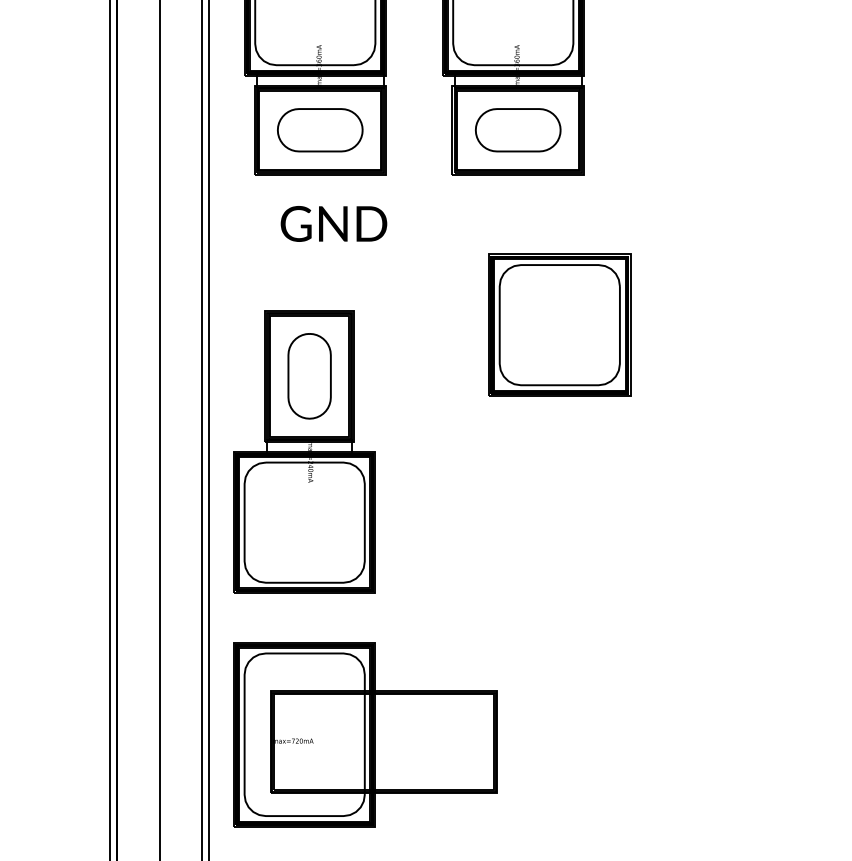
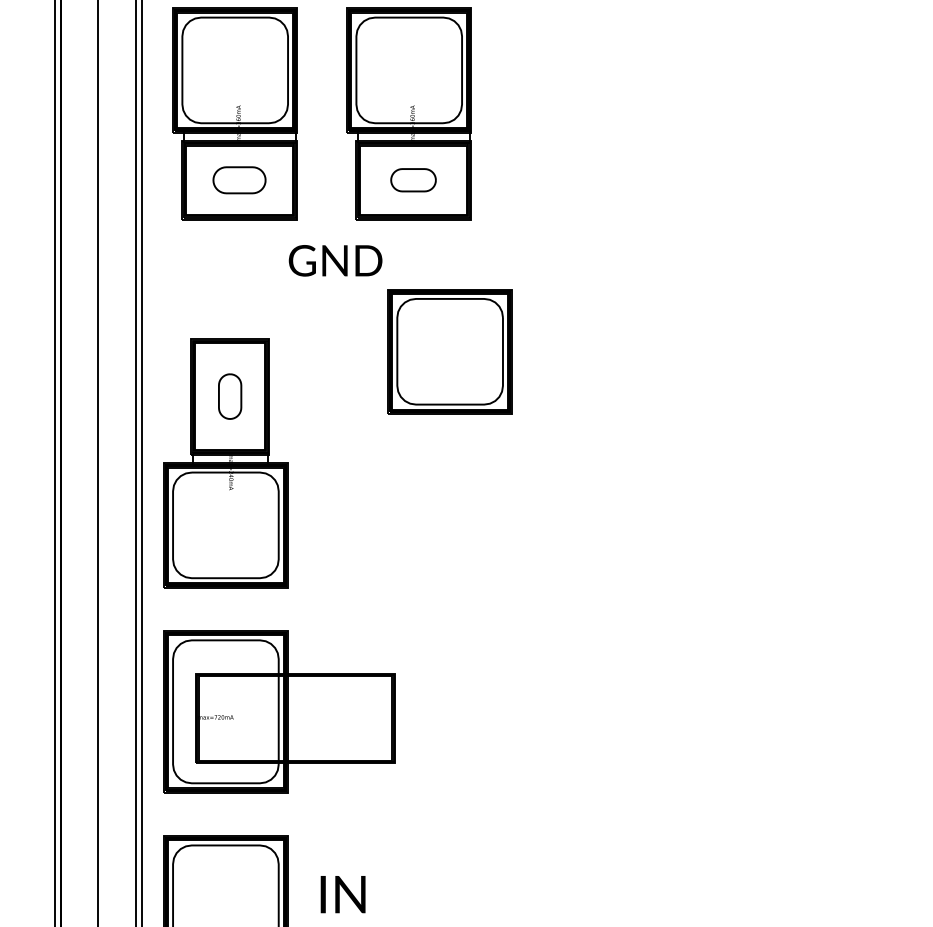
part: (320, 129) -> (239, 179), size x0.7
part: (518, 129) -> (413, 179), size x0.6
text: (333, 223) -> (335, 260), moved
part: (308, 376) -> (229, 396), size x0.6

